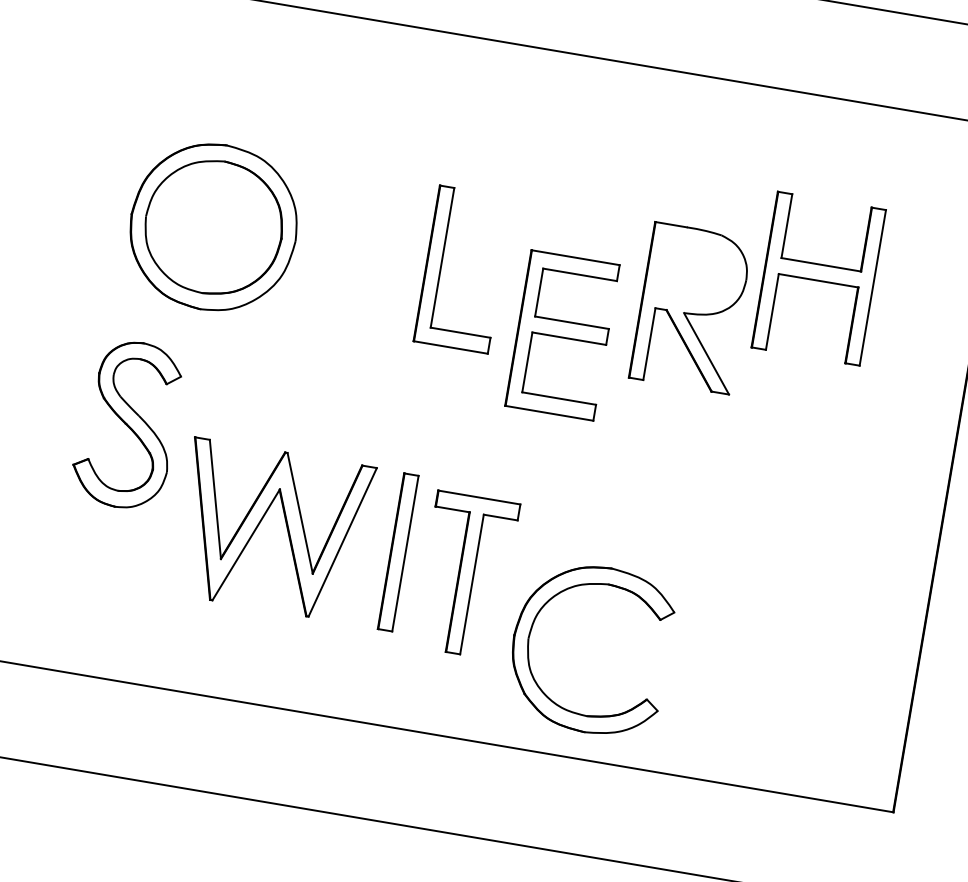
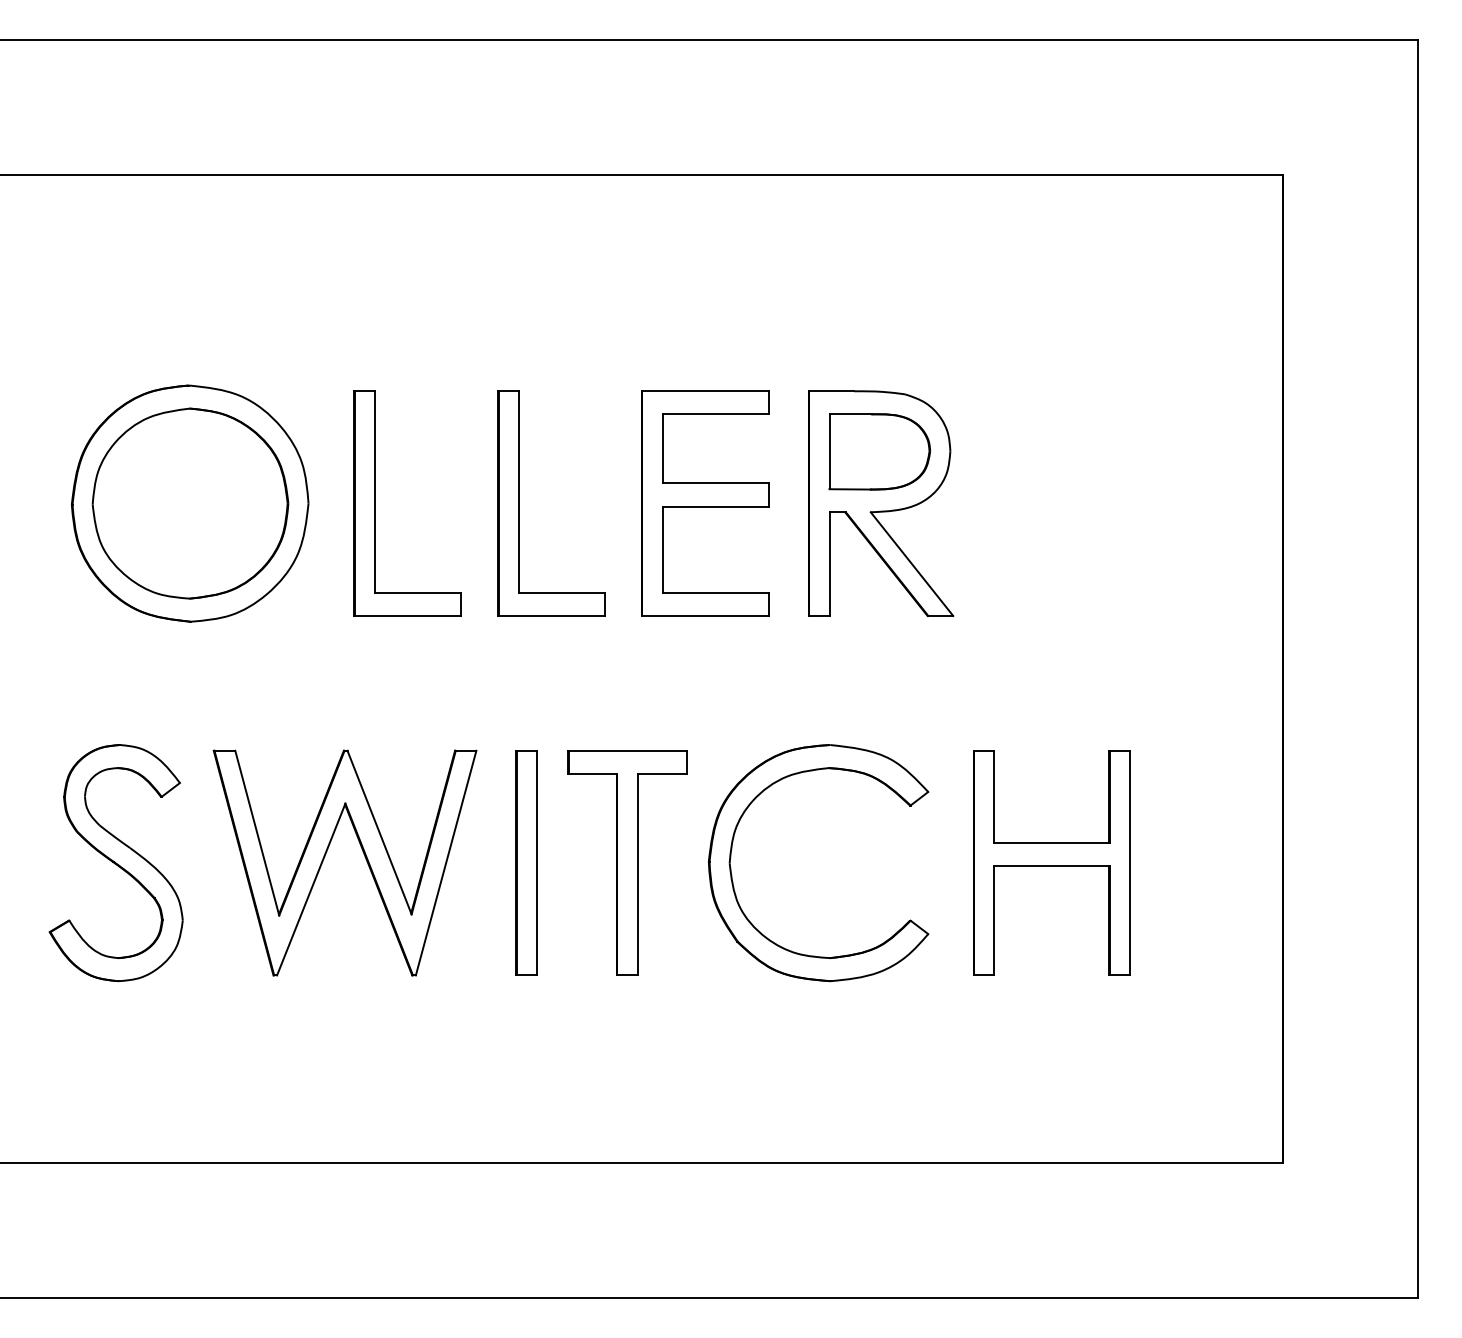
part: (342, 248) -> (375, 503), added
part: (697, 271) -> (879, 451), added
part: (818, 278) -> (1051, 862), moved
part: (562, 335) -> (705, 503), moved
part: (127, 424) -> (115, 863), moved
part: (260, 522) -> (326, 854), moved
part: (398, 552) -> (526, 862), moved
part: (466, 574) -> (627, 862), moved
part: (528, 647) -> (732, 875), moved

